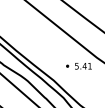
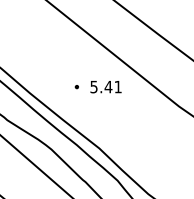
part: (78, 66) -> (97, 87), moved

